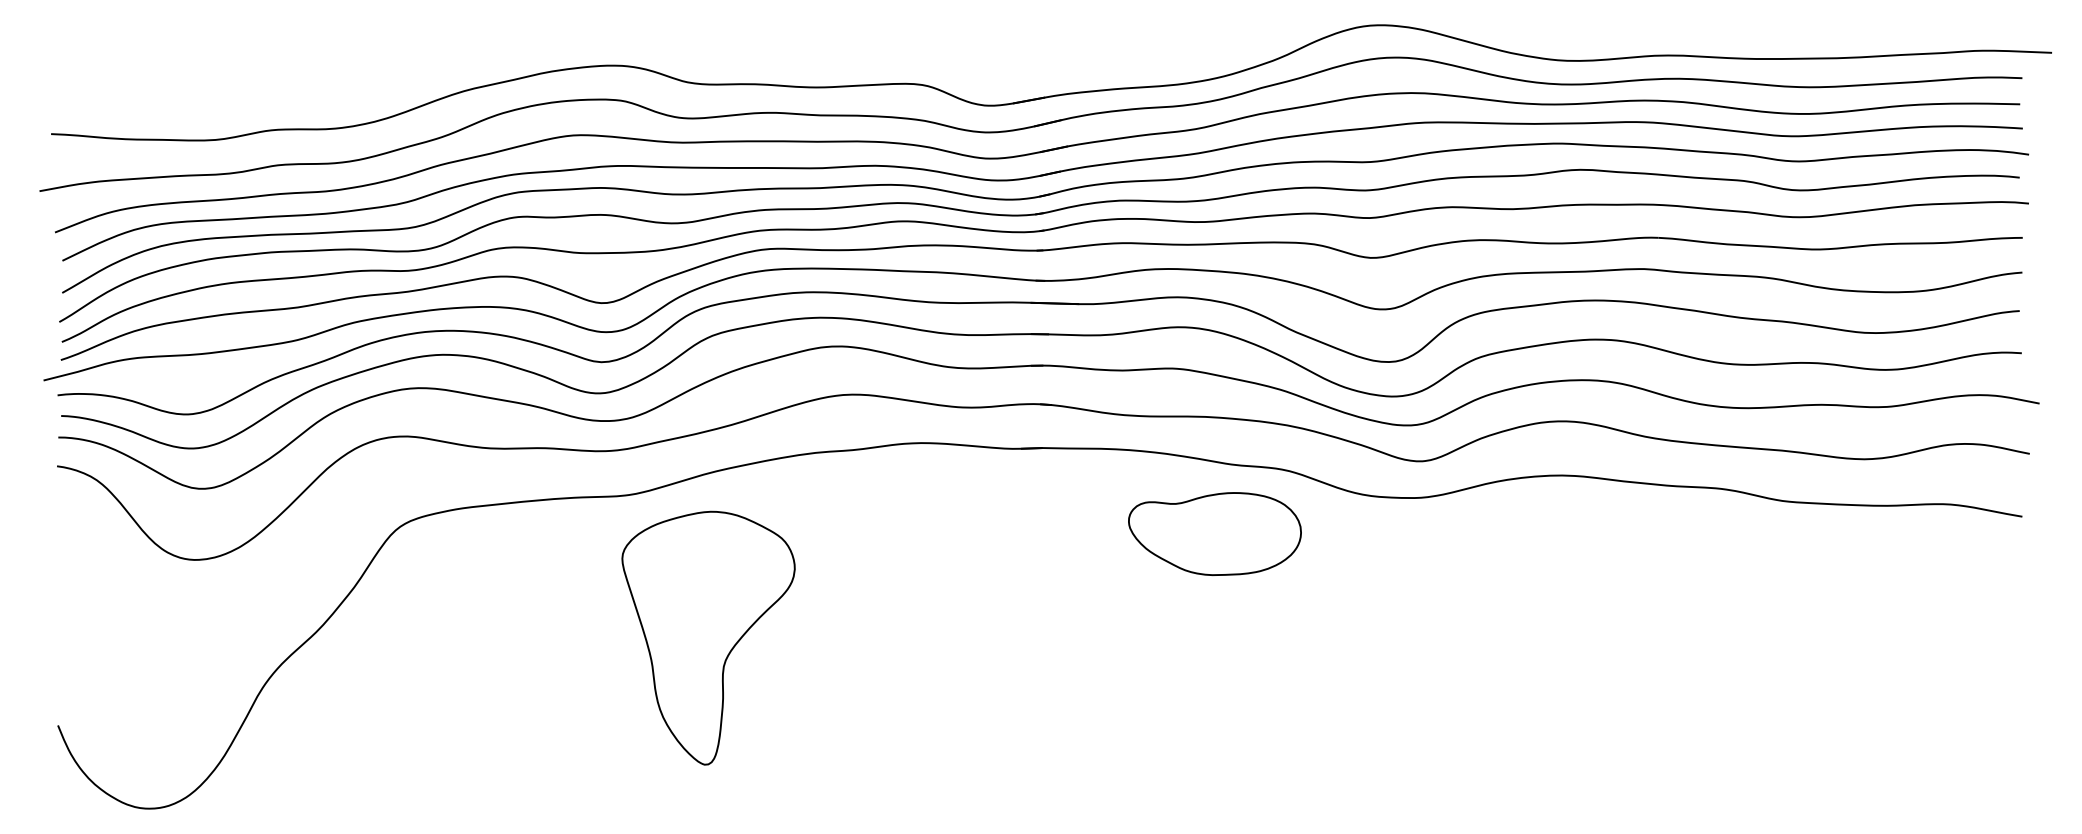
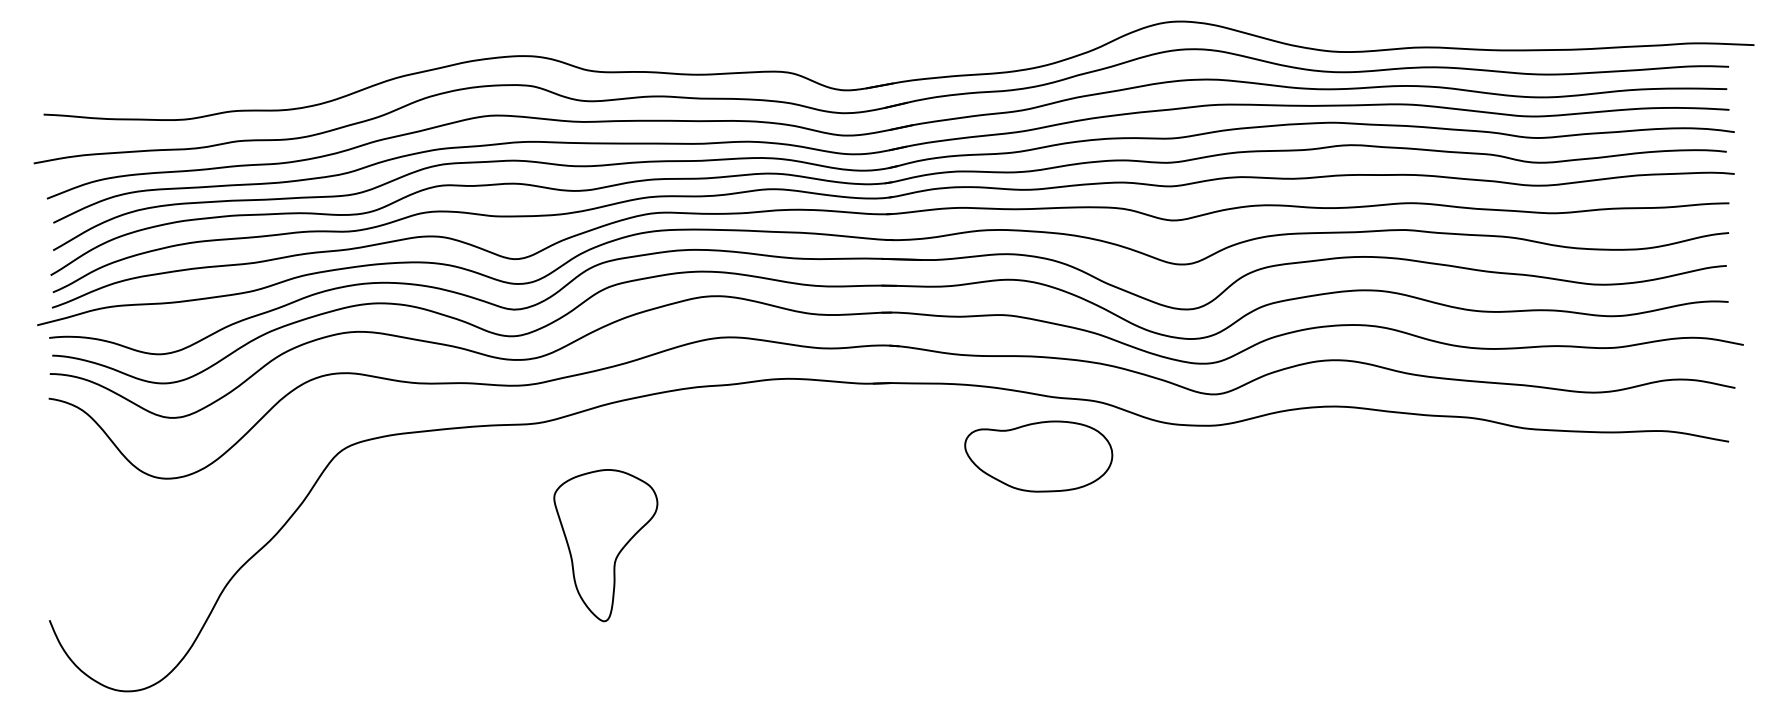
part: (708, 638) -> (605, 545), size x0.7

